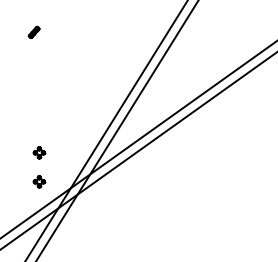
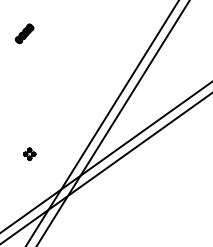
part: (33, 32) -> (23, 33), size x1.67
part: (39, 181) -> (29, 182), removed

